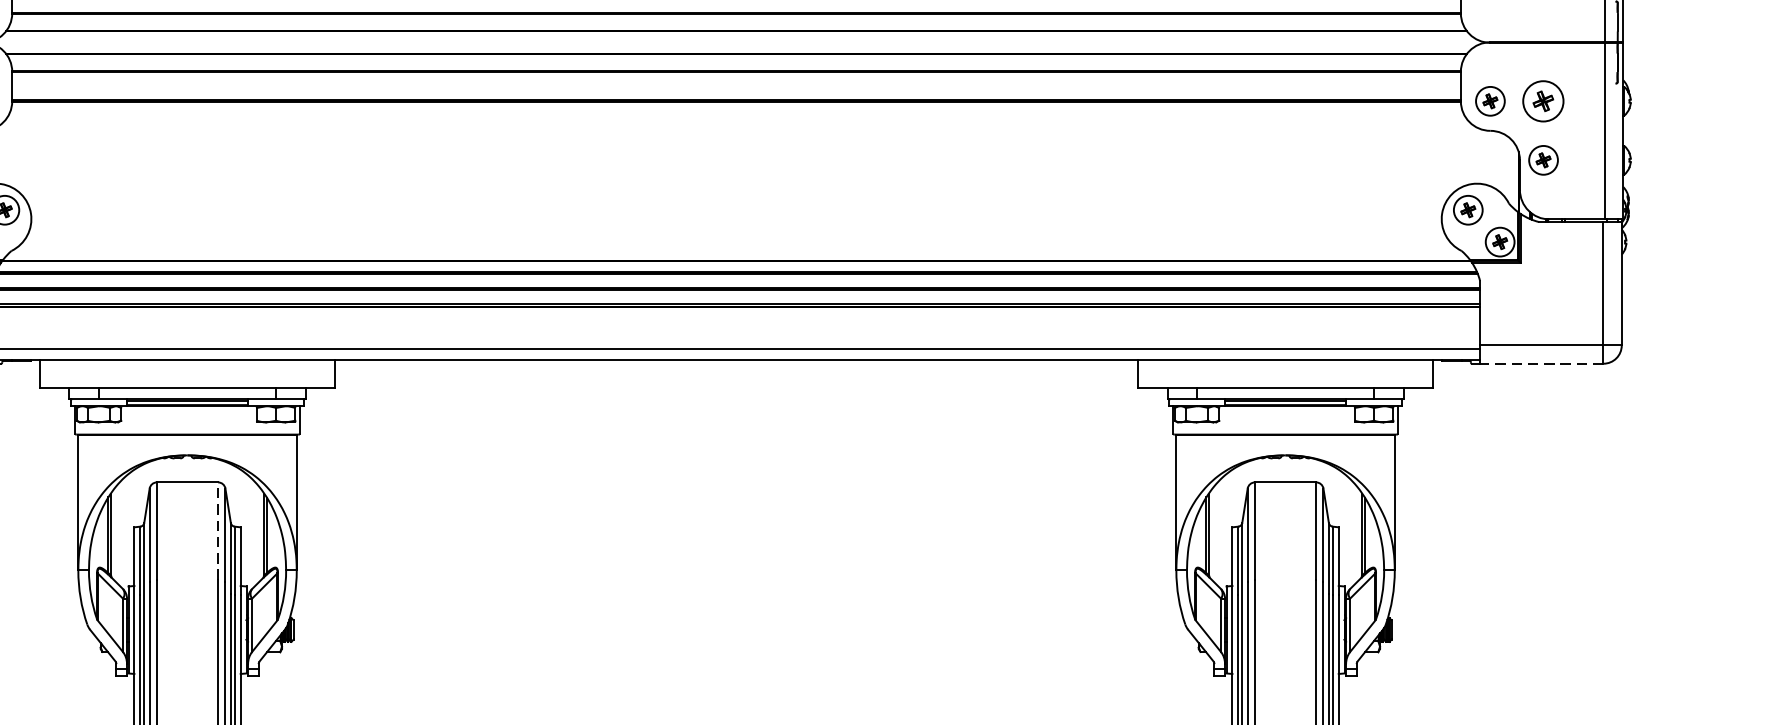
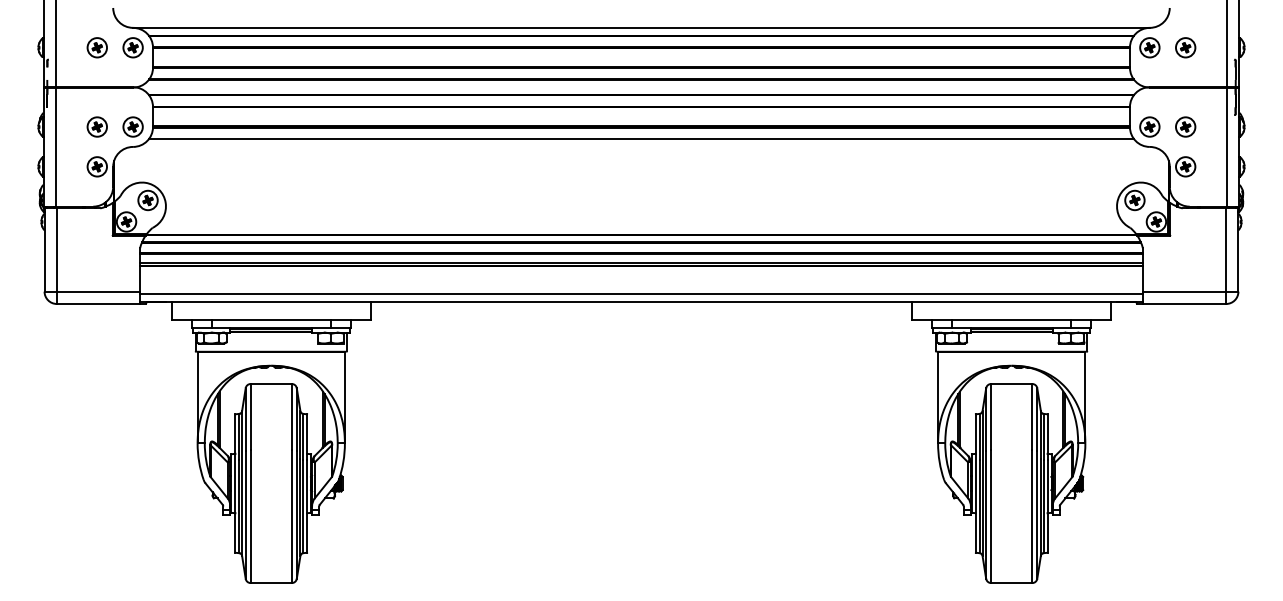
part: (1543, 100) -> (1185, 126), size x0.71
line: (736, 118) -> (641, 138), added
line: (1541, 363) -> (1184, 303), dashed -> solid
line: (217, 530) -> (291, 416), dashed -> solid

